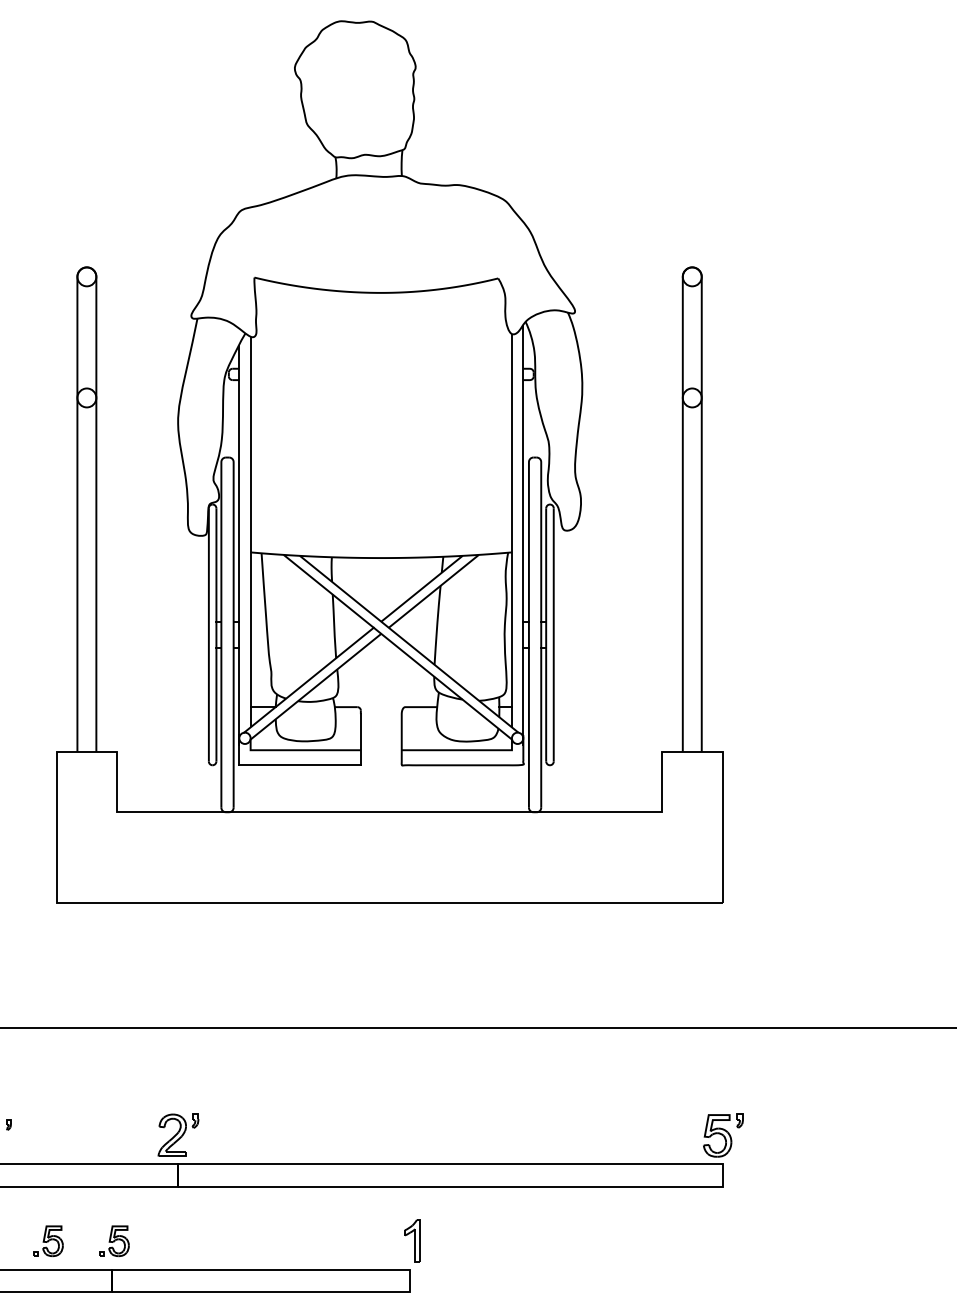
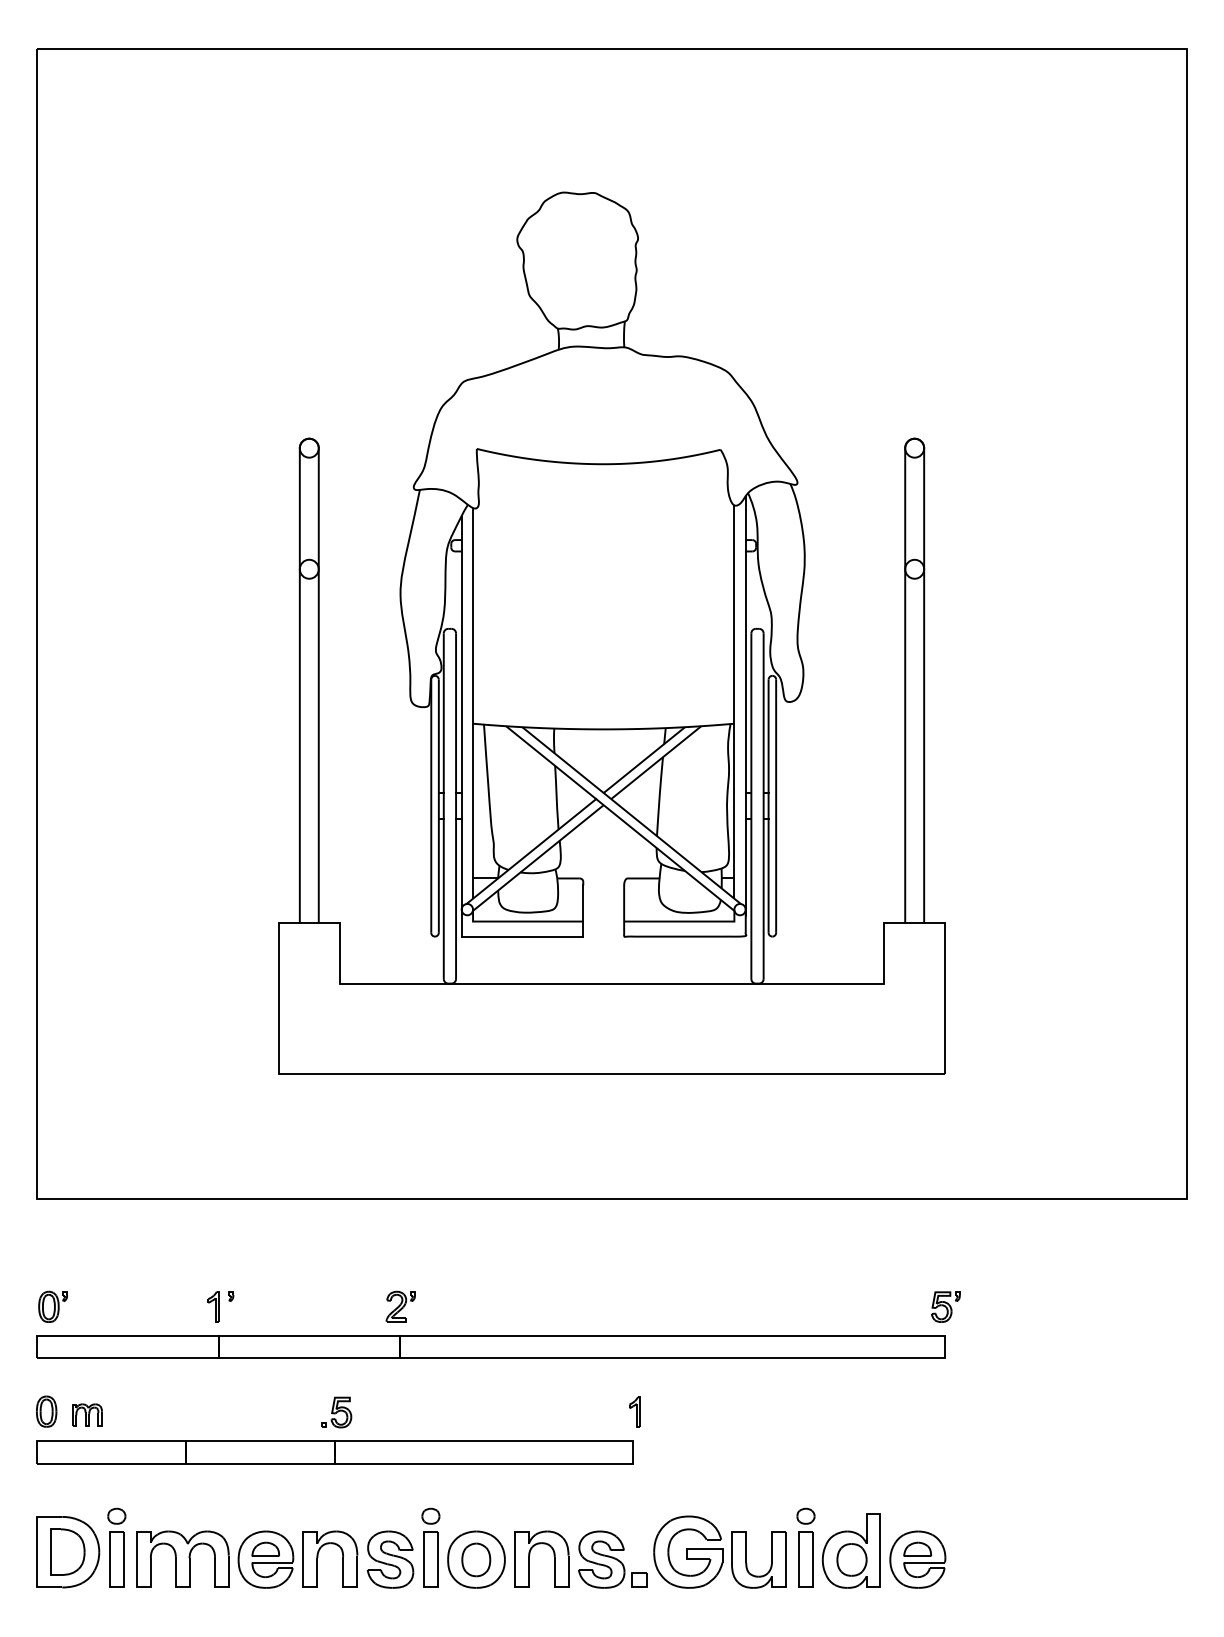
part: (178, 1135) -> (400, 1306), size x0.71
part: (723, 1135) -> (945, 1306), size x0.71
part: (412, 1240) -> (634, 1411), size x0.71
part: (48, 1241) -> (270, 1412), removed

